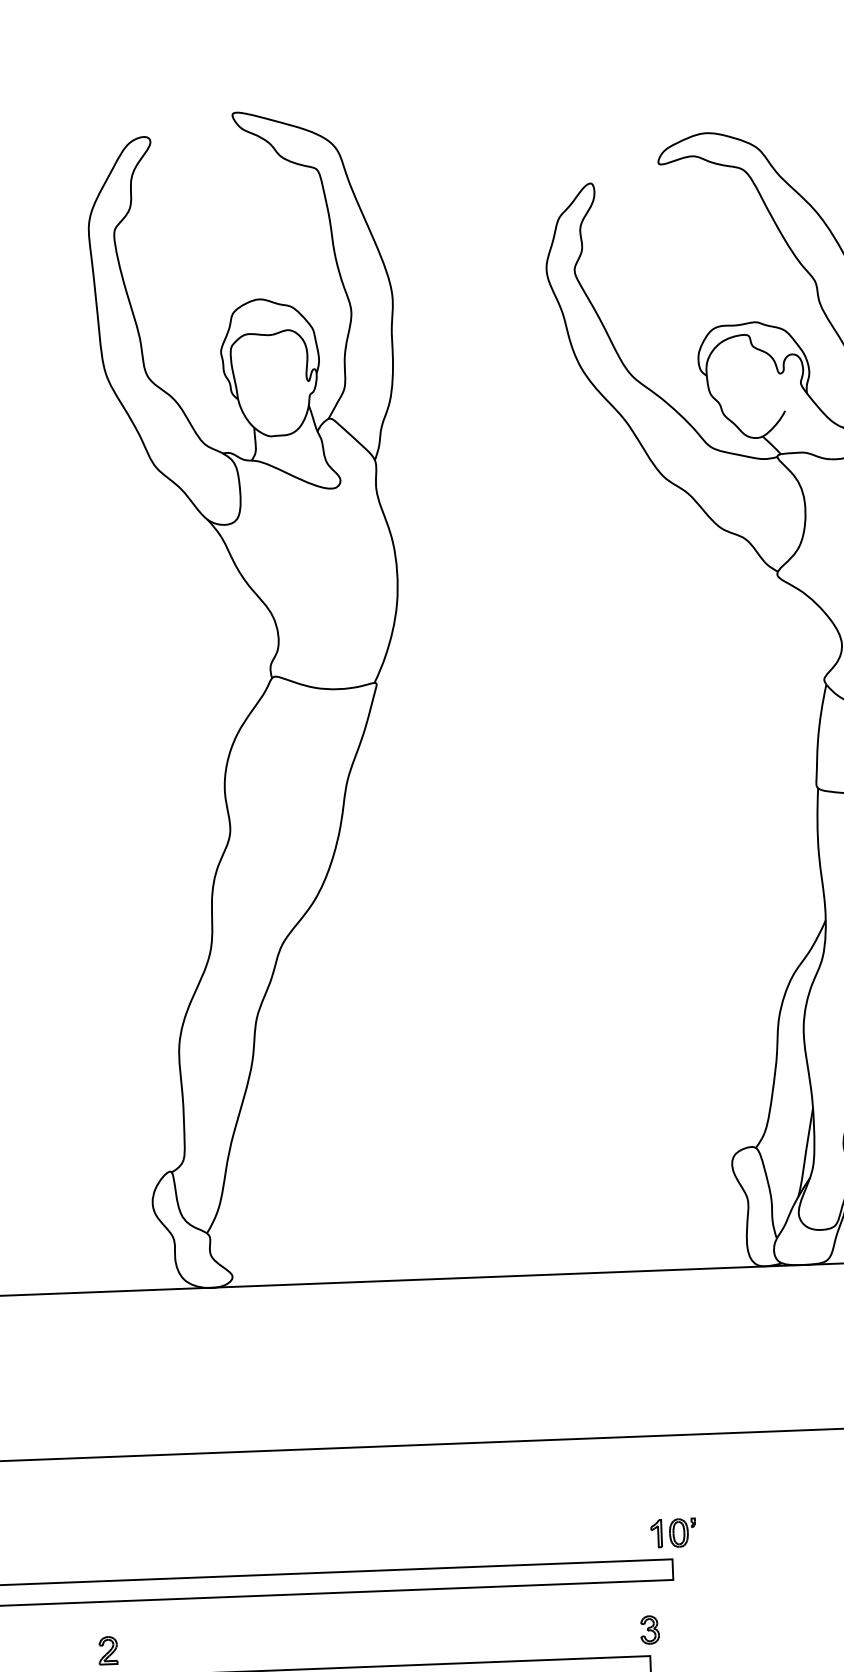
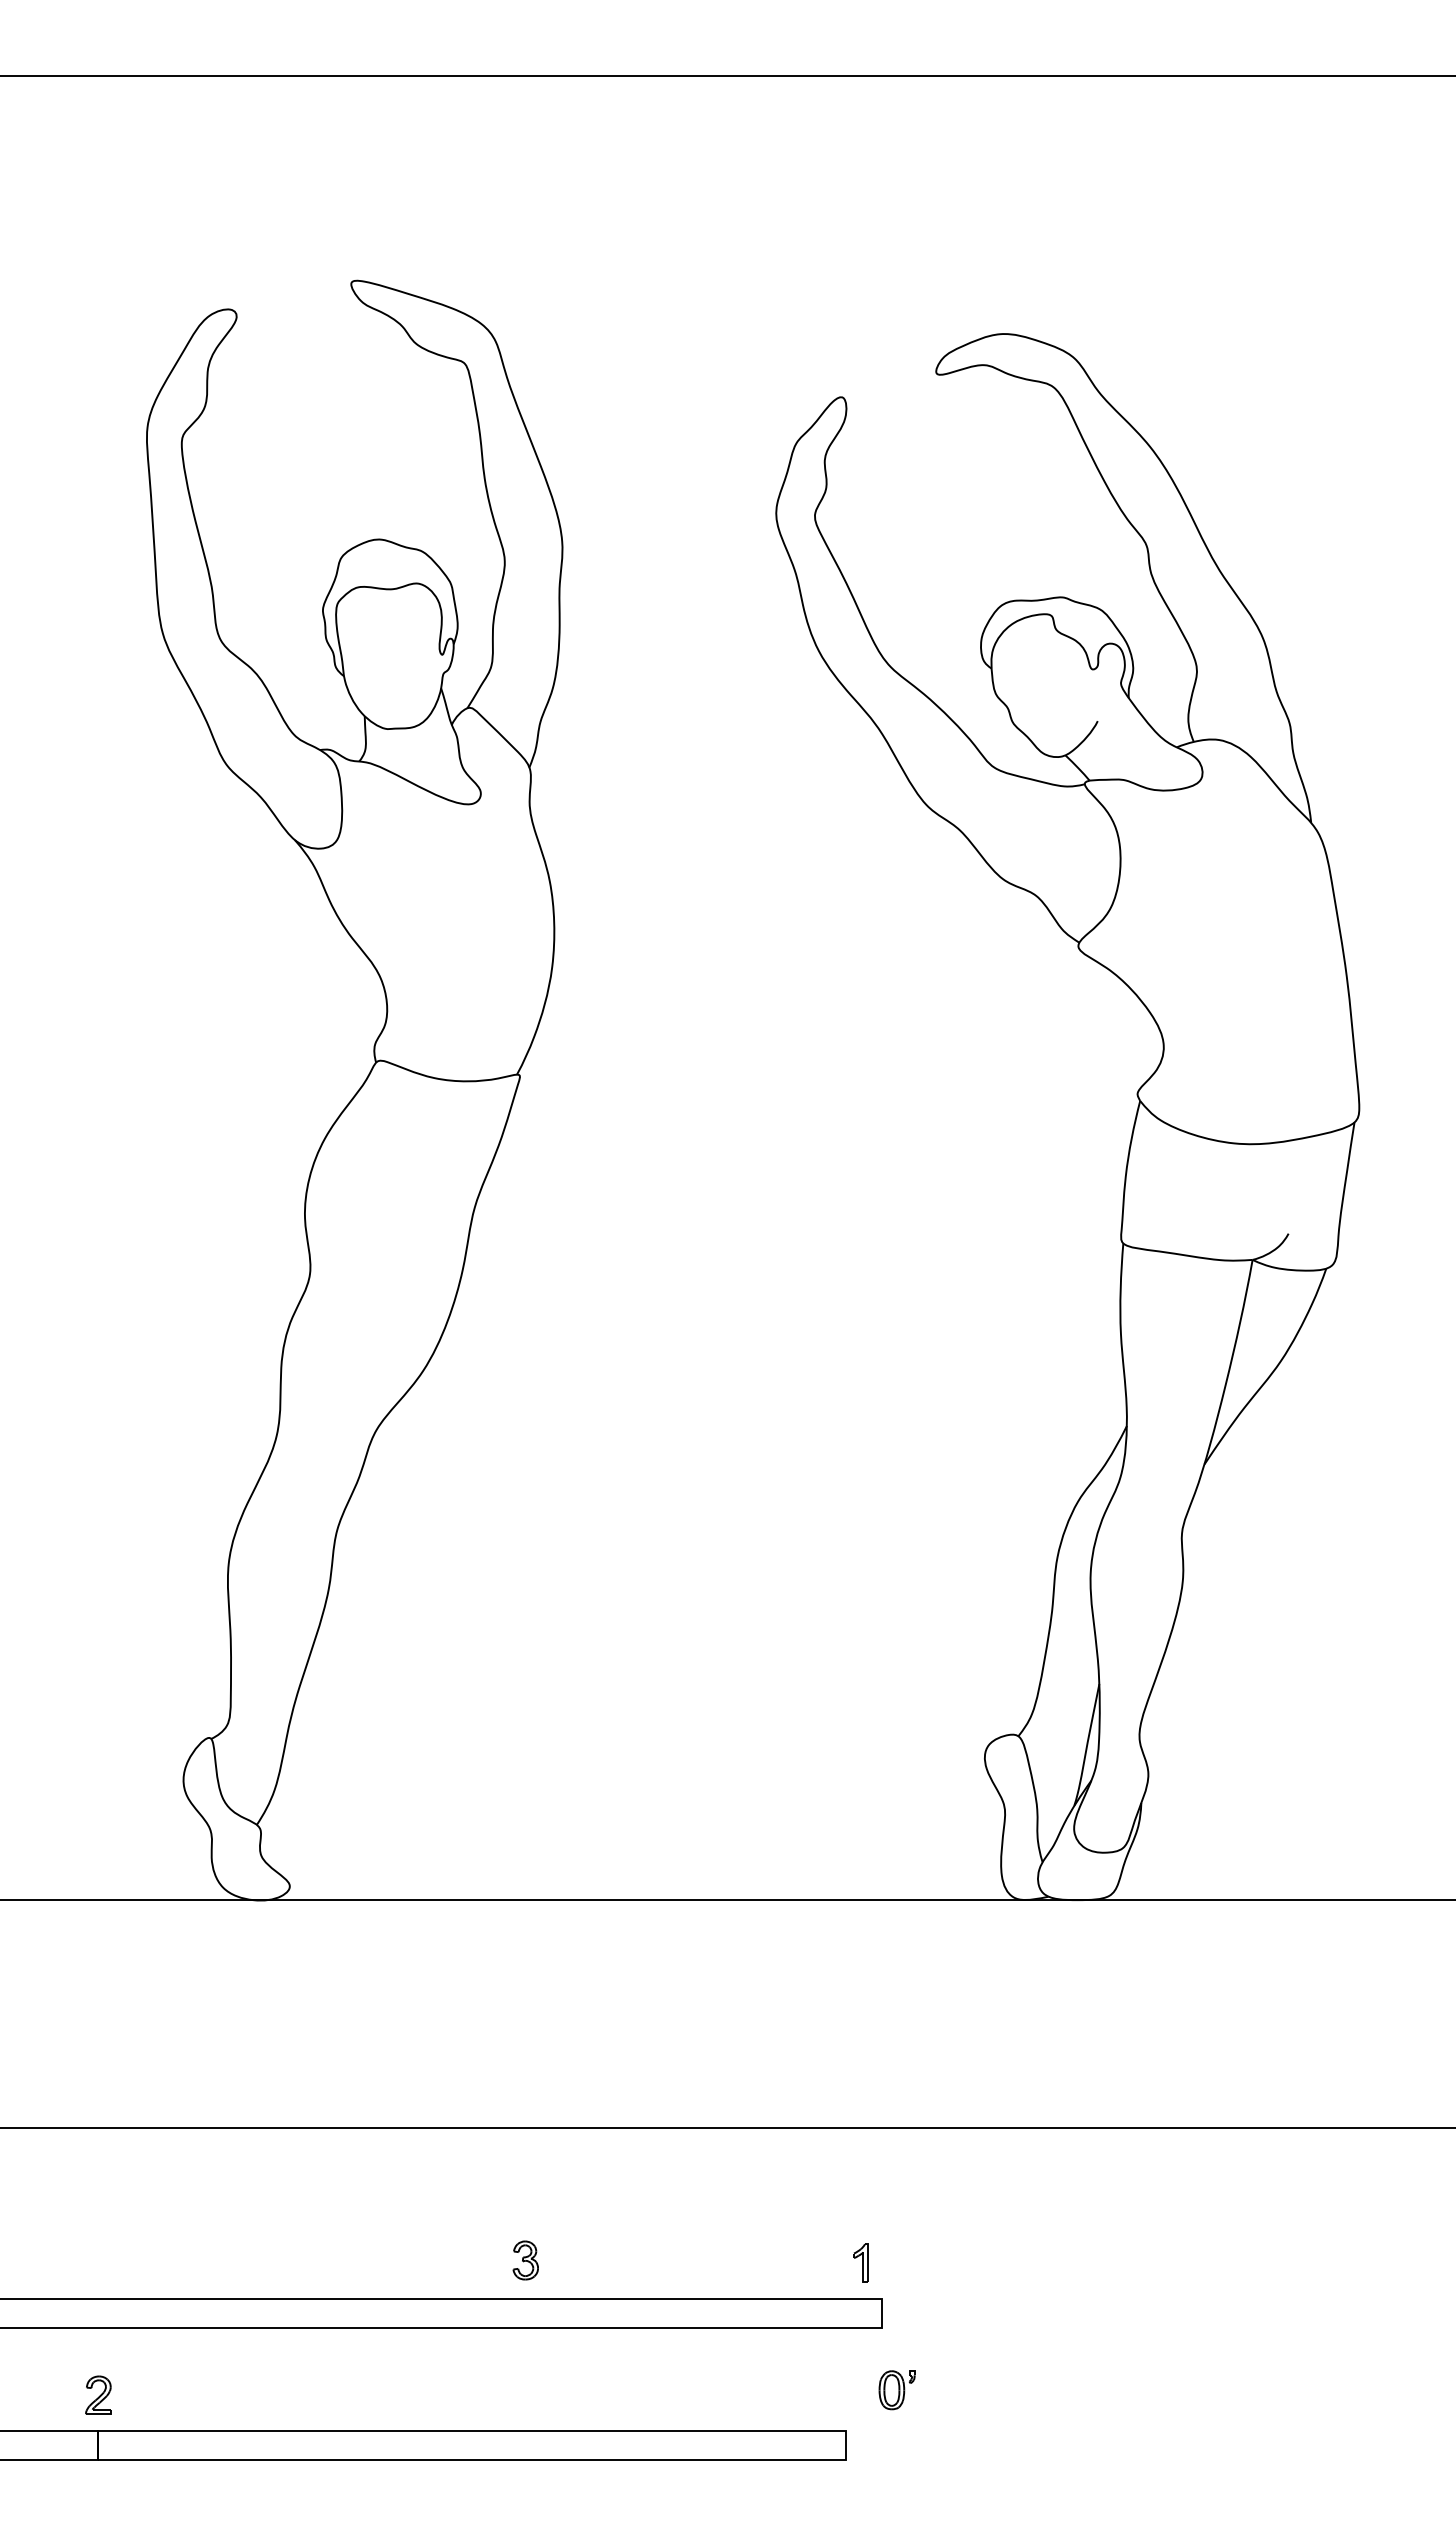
part: (682, 1533) -> (896, 2390), moved
part: (649, 1630) -> (525, 2260), moved

